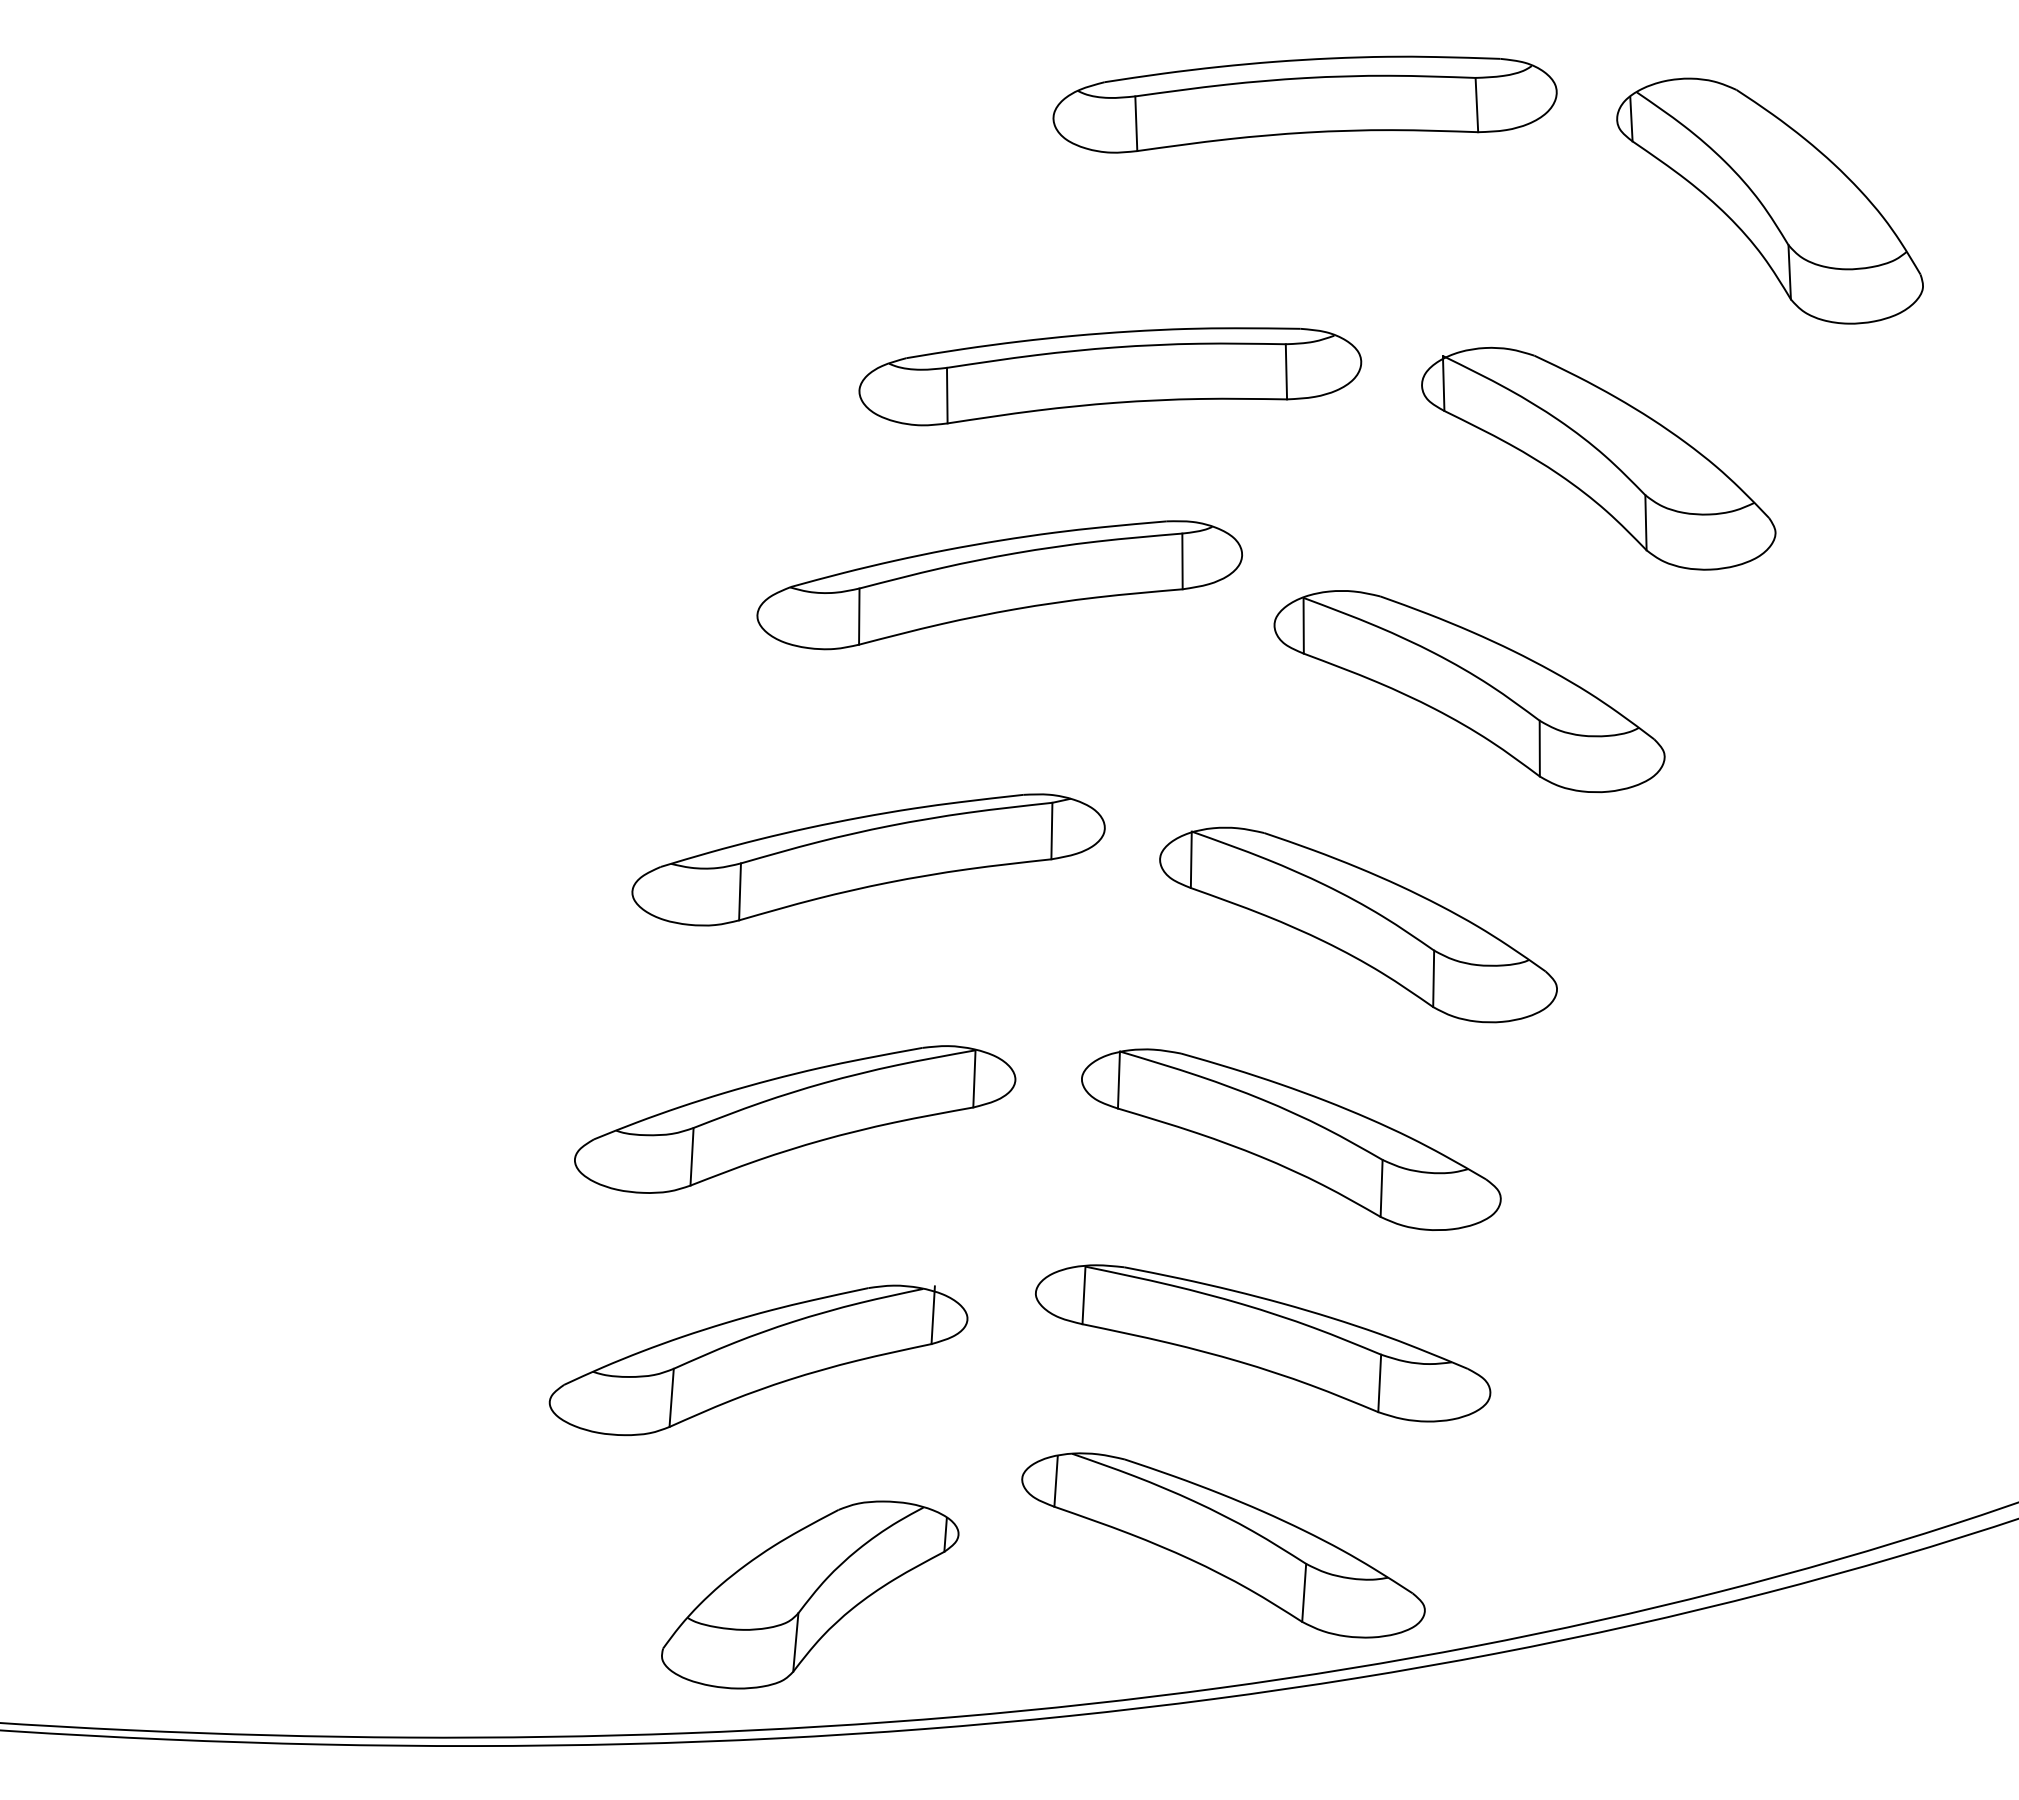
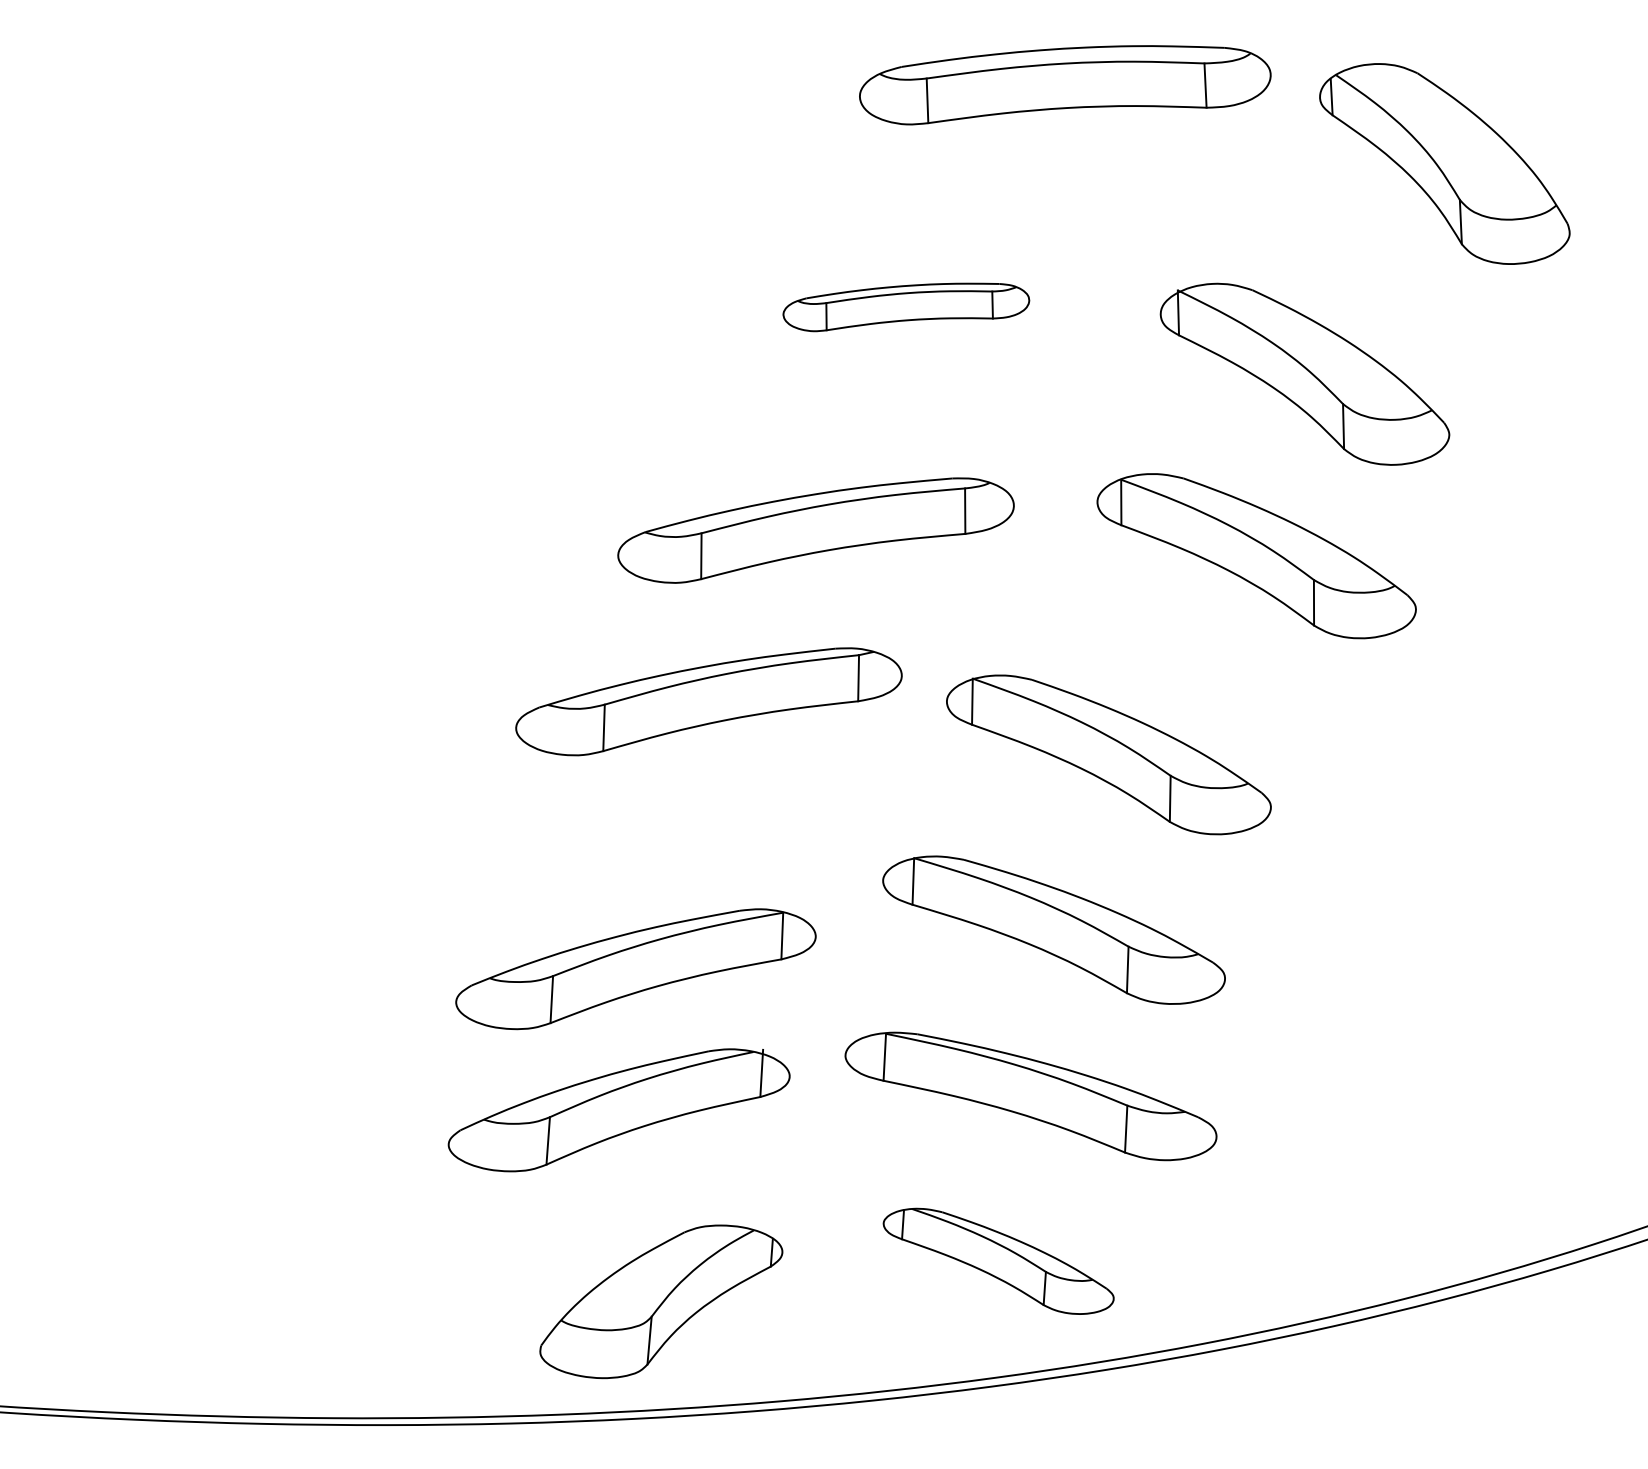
part: (1110, 376) -> (906, 307), size x0.6
part: (999, 585) -> (815, 530), moved
part: (1469, 691) -> (1256, 556), moved
part: (795, 1119) -> (636, 969), moved
part: (1223, 1545) -> (998, 1261), size x0.7

